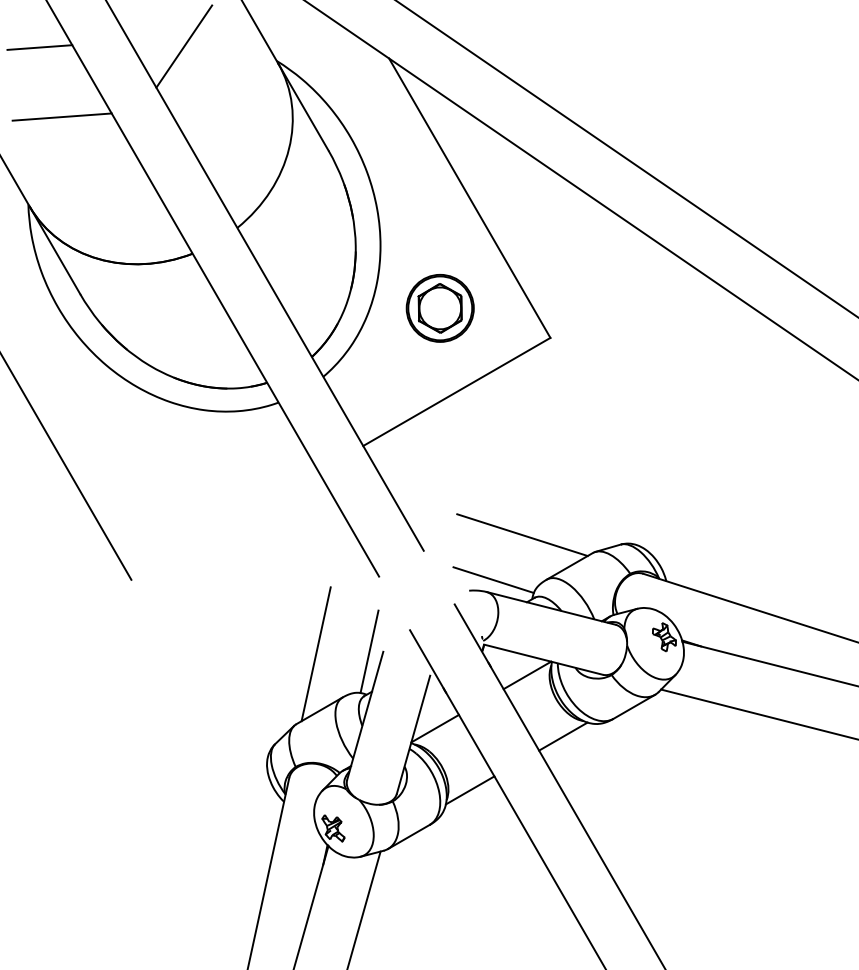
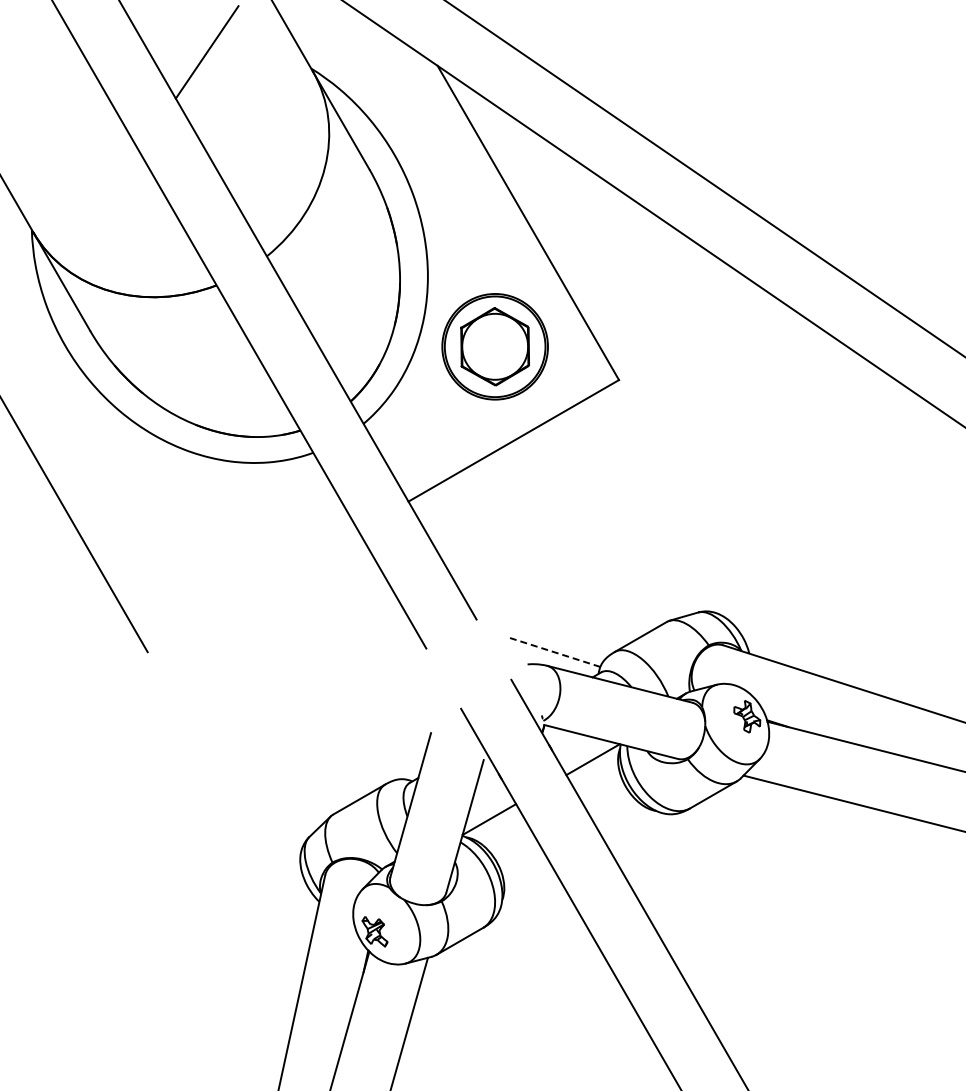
line: (39, 47) -> (44, 53), removed
line: (61, 116) -> (69, 131), removed
part: (439, 308) -> (494, 346), size x1.4
line: (522, 534) -> (587, 601), removed
line: (493, 580) -> (554, 652), solid -> dashed
line: (369, 651) -> (415, 732), removed
line: (316, 653) -> (355, 735), removed
line: (563, 736) -> (633, 828), removed
line: (469, 789) -> (528, 888), removed

